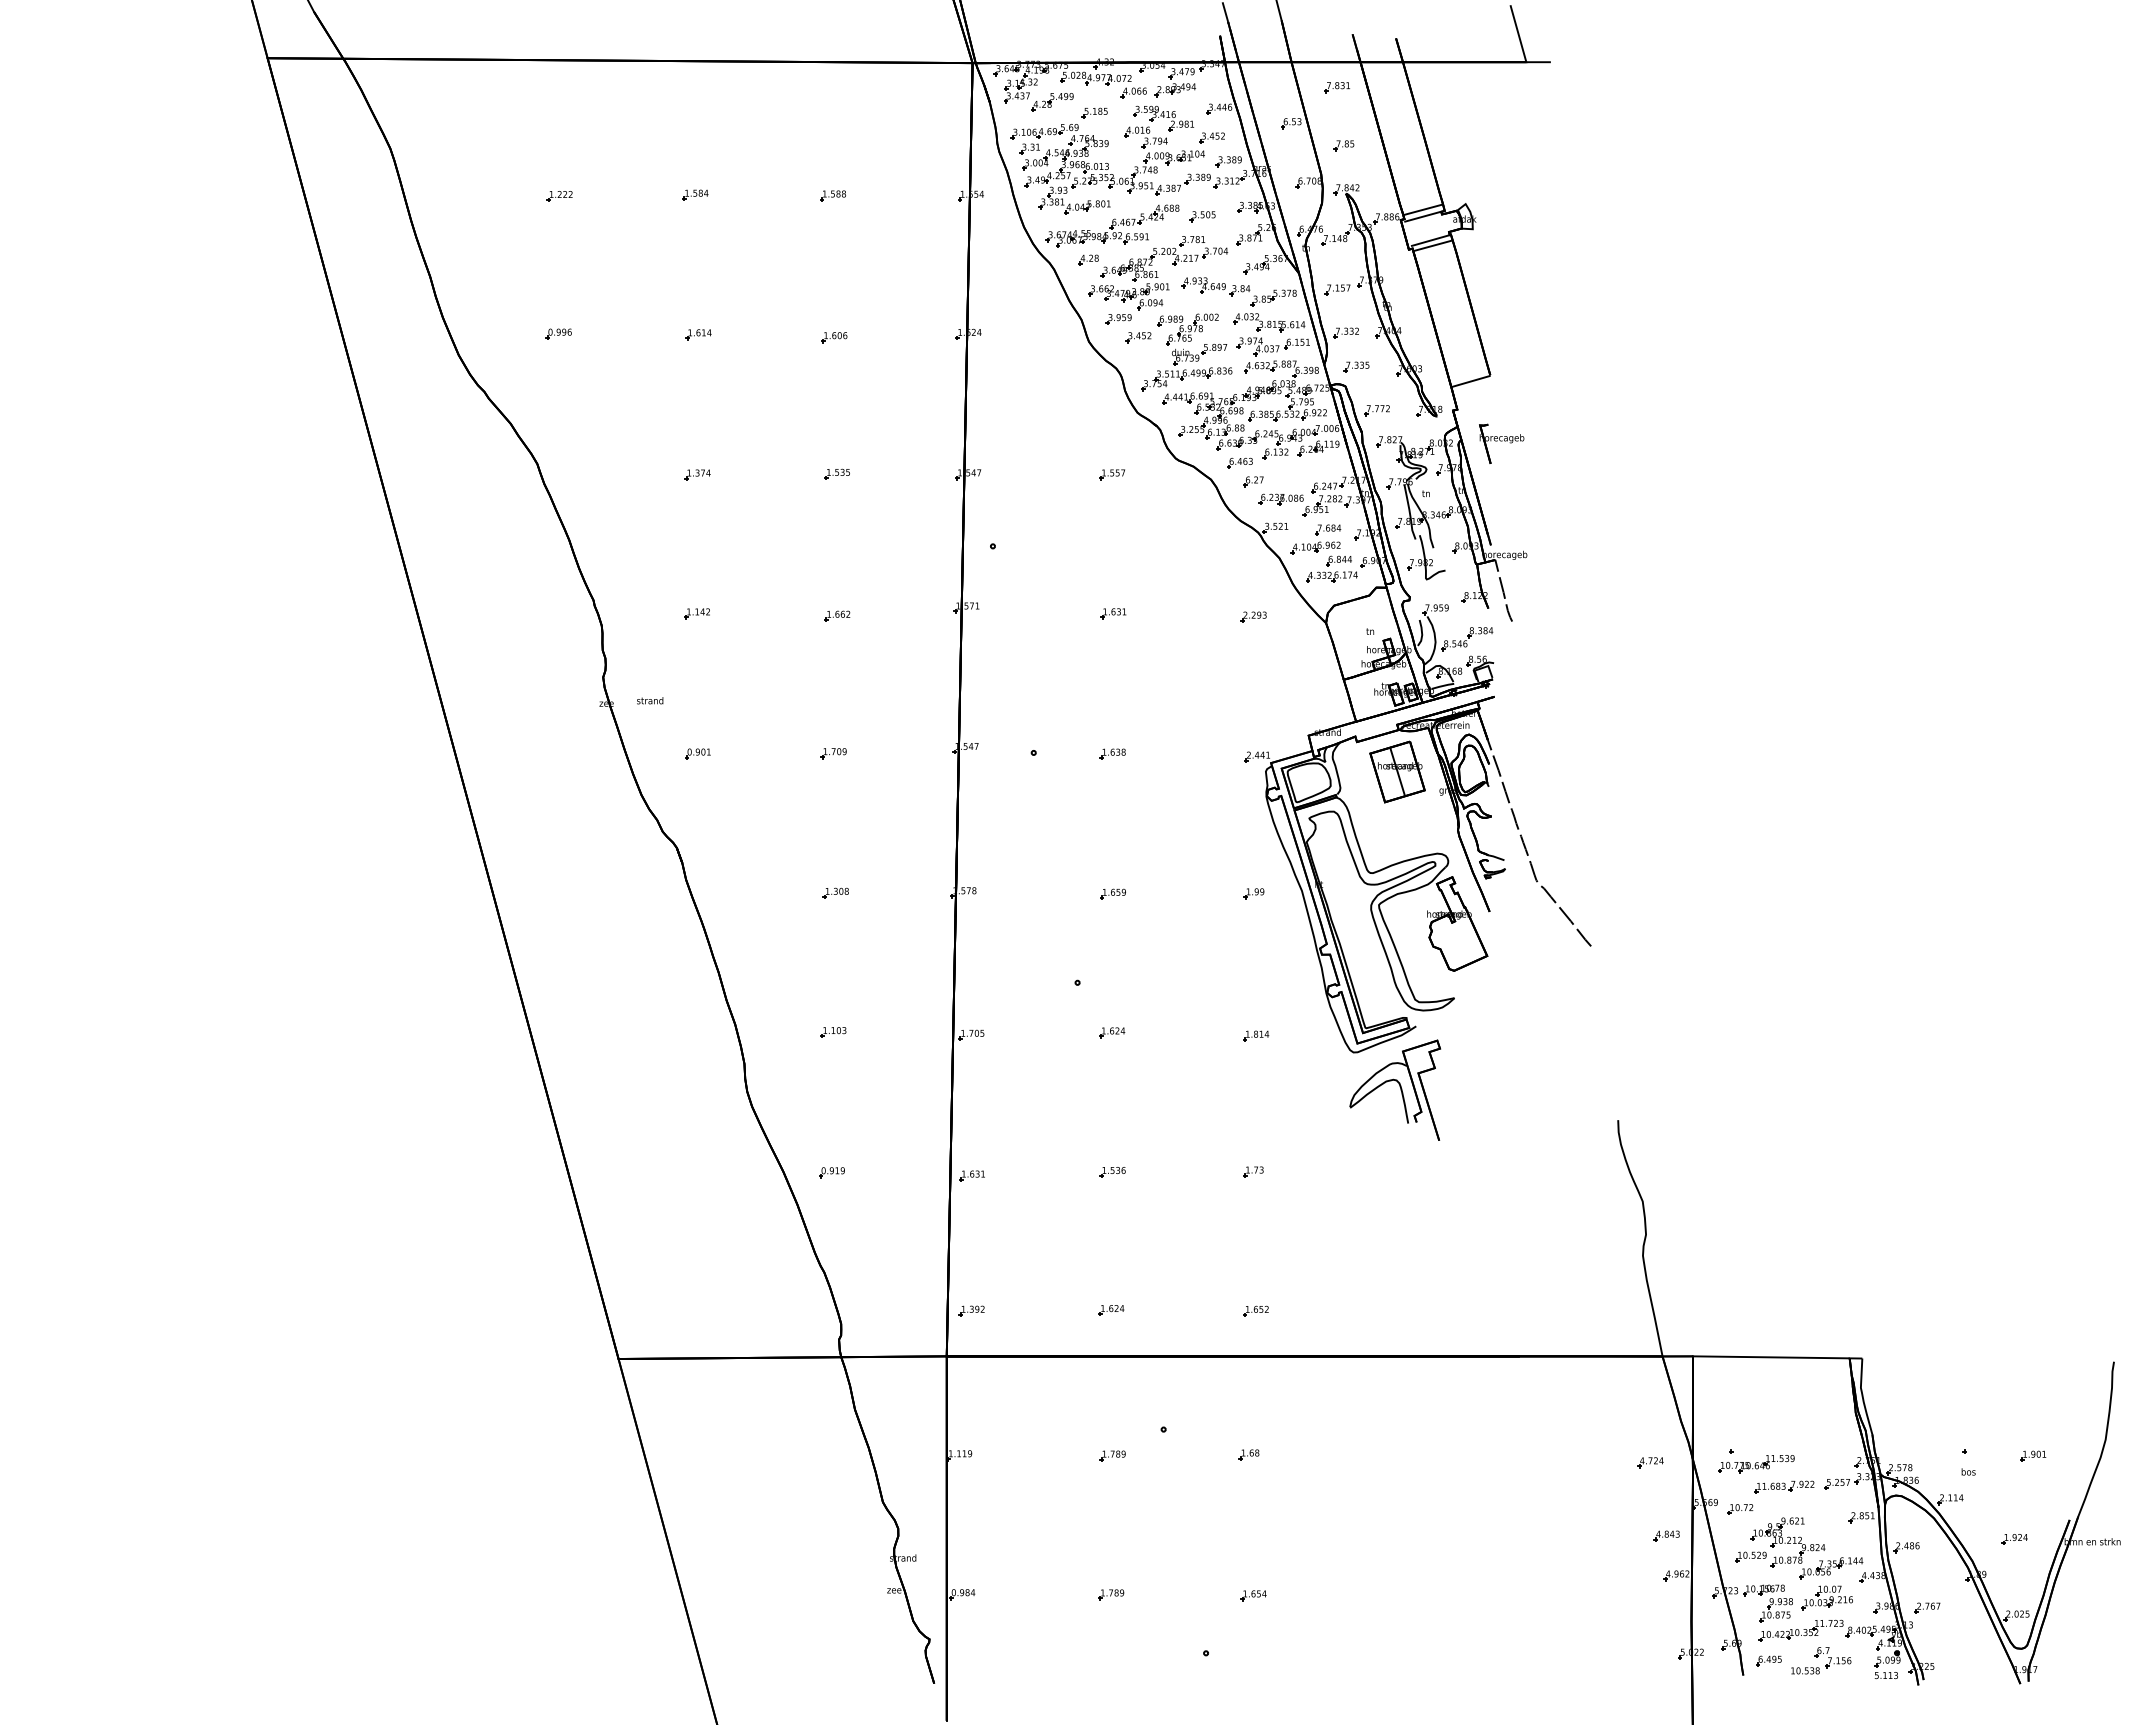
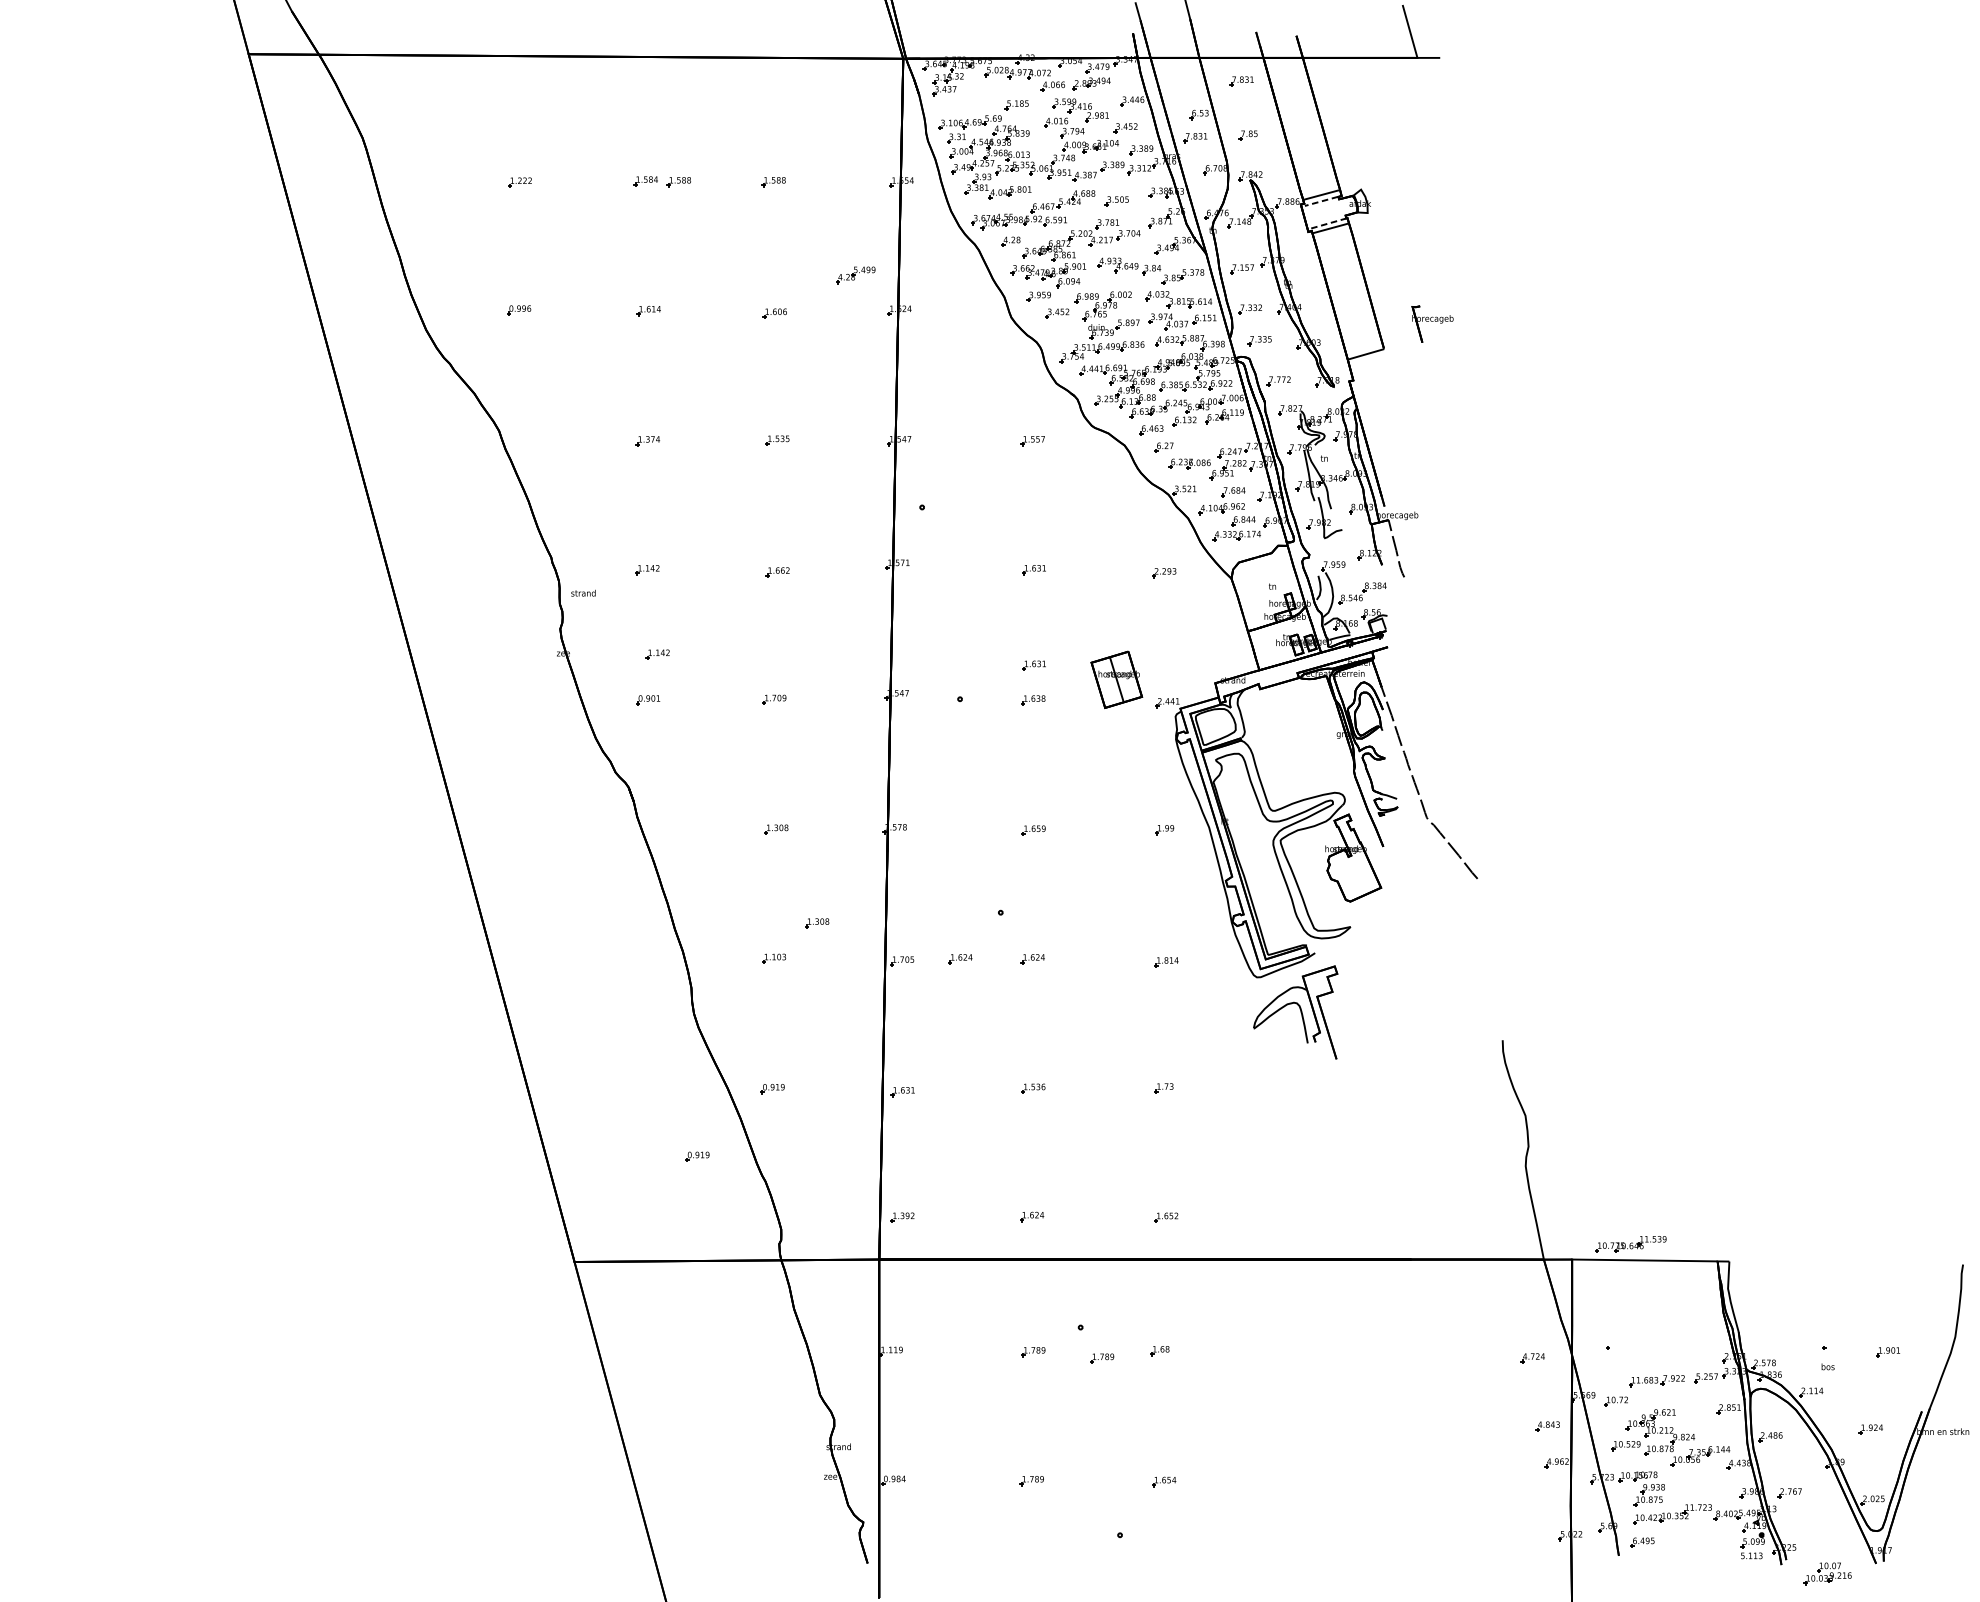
part: (1052, 102) -> (855, 275), moved
part: (1287, 148) -> (1195, 138), added
part: (730, 195) -> (678, 181), added
line: (1422, 216) -> (1321, 201), solid -> dashed
line: (1431, 240) -> (1329, 223), solid -> dashed
part: (1501, 443) -> (1432, 323), moved
text: (650, 700) -> (583, 593), moved
part: (707, 704) -> (657, 654), added
part: (1113, 716) -> (1034, 665), added
part: (1397, 771) -> (1116, 679), moved
part: (879, 993) -> (816, 922), added
part: (1034, 1032) -> (960, 958), added
part: (750, 1245) -> (697, 1156), added
part: (1186, 1462) -> (1101, 1358), added
part: (1756, 1464) -> (1631, 1244), moved
part: (1826, 1597) -> (1827, 1573), moved
part: (1821, 1660) -> (1691, 1541), removed

